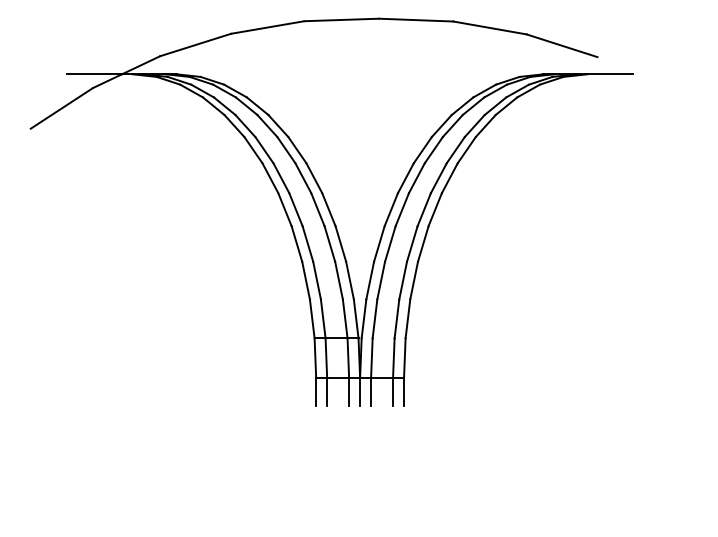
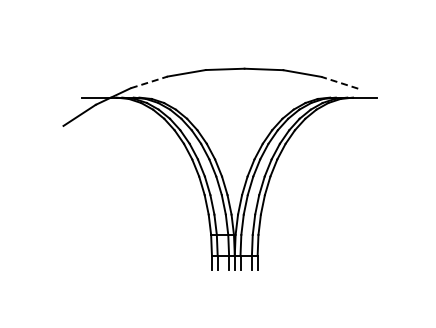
line: (196, 45) -> (149, 82), solid -> dashed
line: (561, 45) -> (339, 82), solid -> dashed

